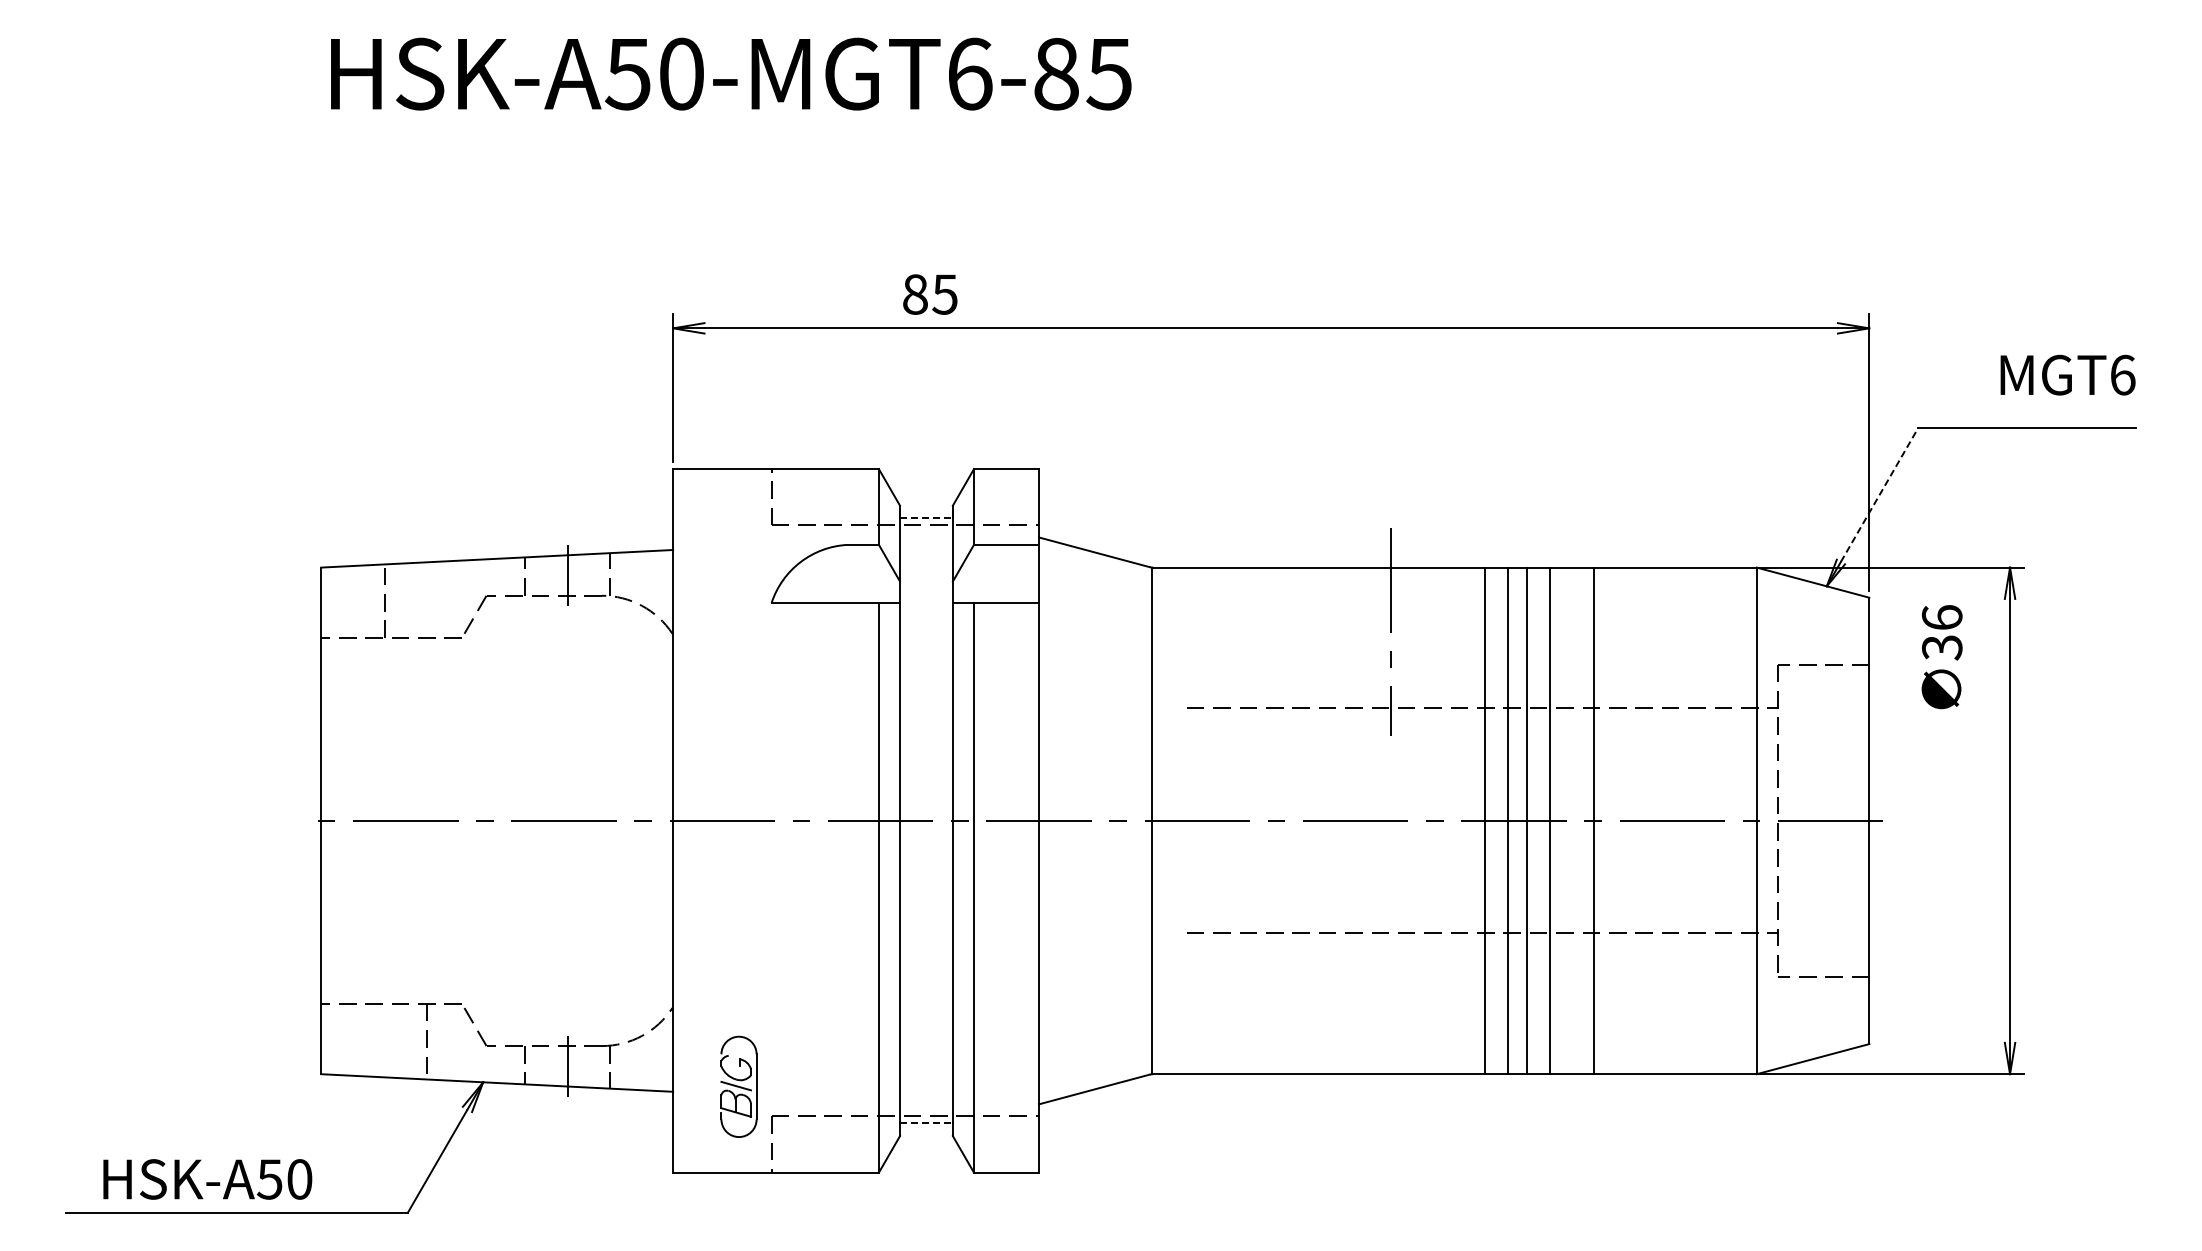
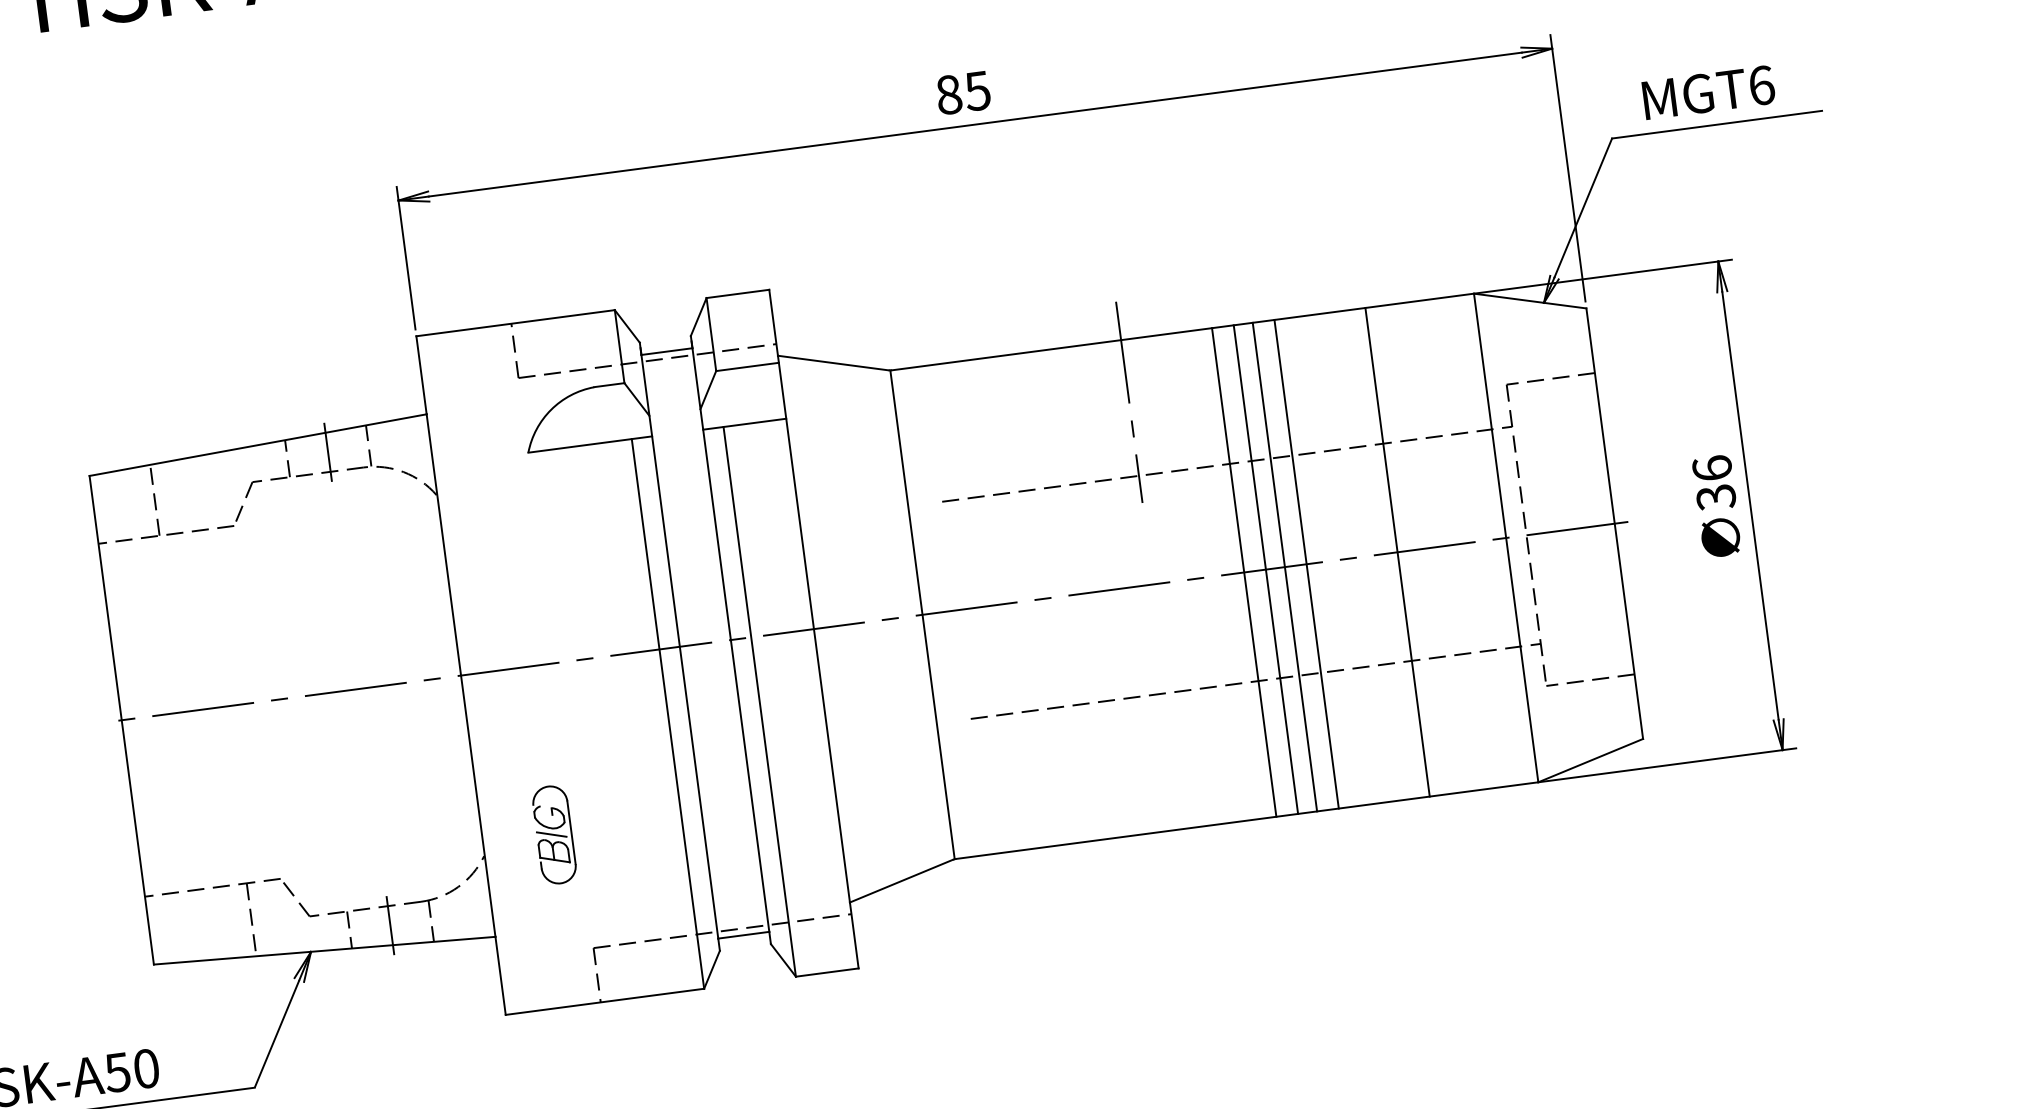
text: (930, 294) -> (963, 92), moved
text: (2067, 374) -> (1708, 92), moved
line: (1879, 494) -> (1583, 207), dashed -> solid
line: (926, 518) -> (667, 351), dashed -> solid
text: (1941, 657) -> (1716, 506), moved
line: (1594, 820) -> (1397, 551), moved
part: (738, 1086) -> (553, 834), moved
line: (926, 1123) -> (743, 935), dashed -> solid

